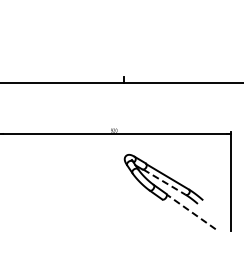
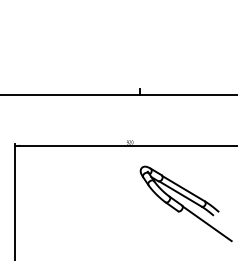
line: (164, 182) -> (180, 194), dashed -> solid
line: (191, 211) -> (207, 223), dashed -> solid

